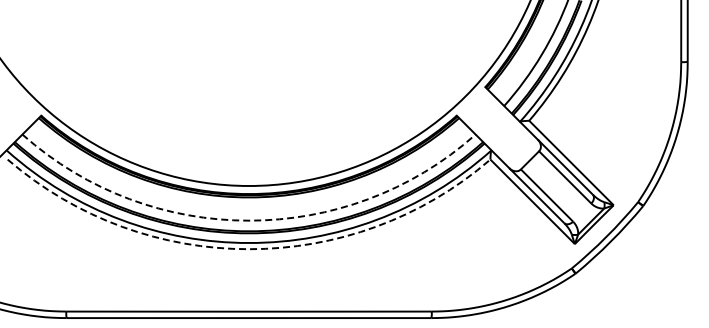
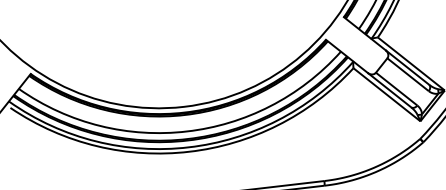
arc: (249, 220) -> (187, 131), dashed -> solid
arc: (249, 249) -> (189, 151), dashed -> solid

